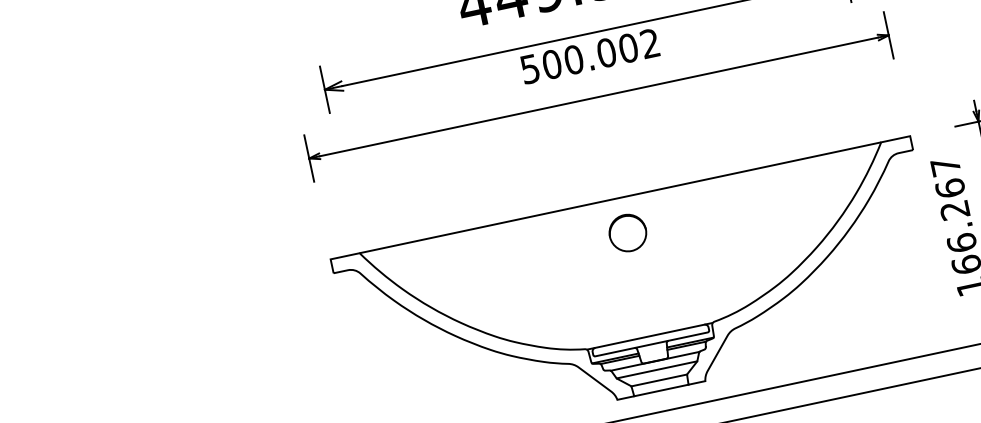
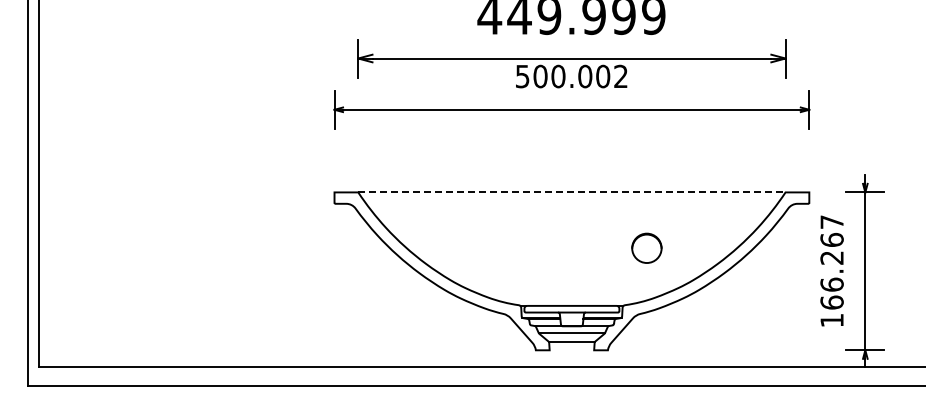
line: (619, 197) -> (571, 192), solid -> dashed
part: (627, 232) -> (646, 247), moved
line: (660, 390) -> (571, 350), removed

